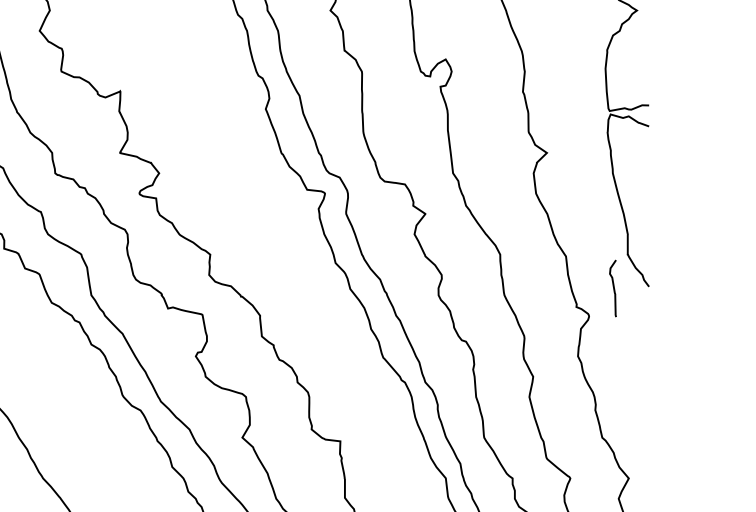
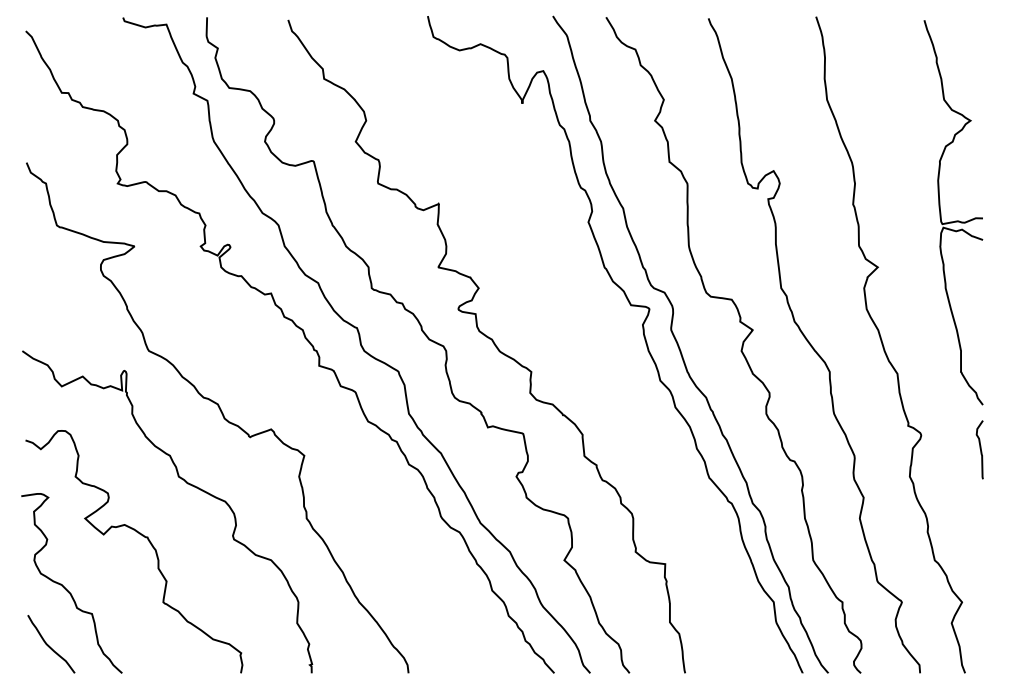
curve: (612, 287) -> (979, 448), moved

